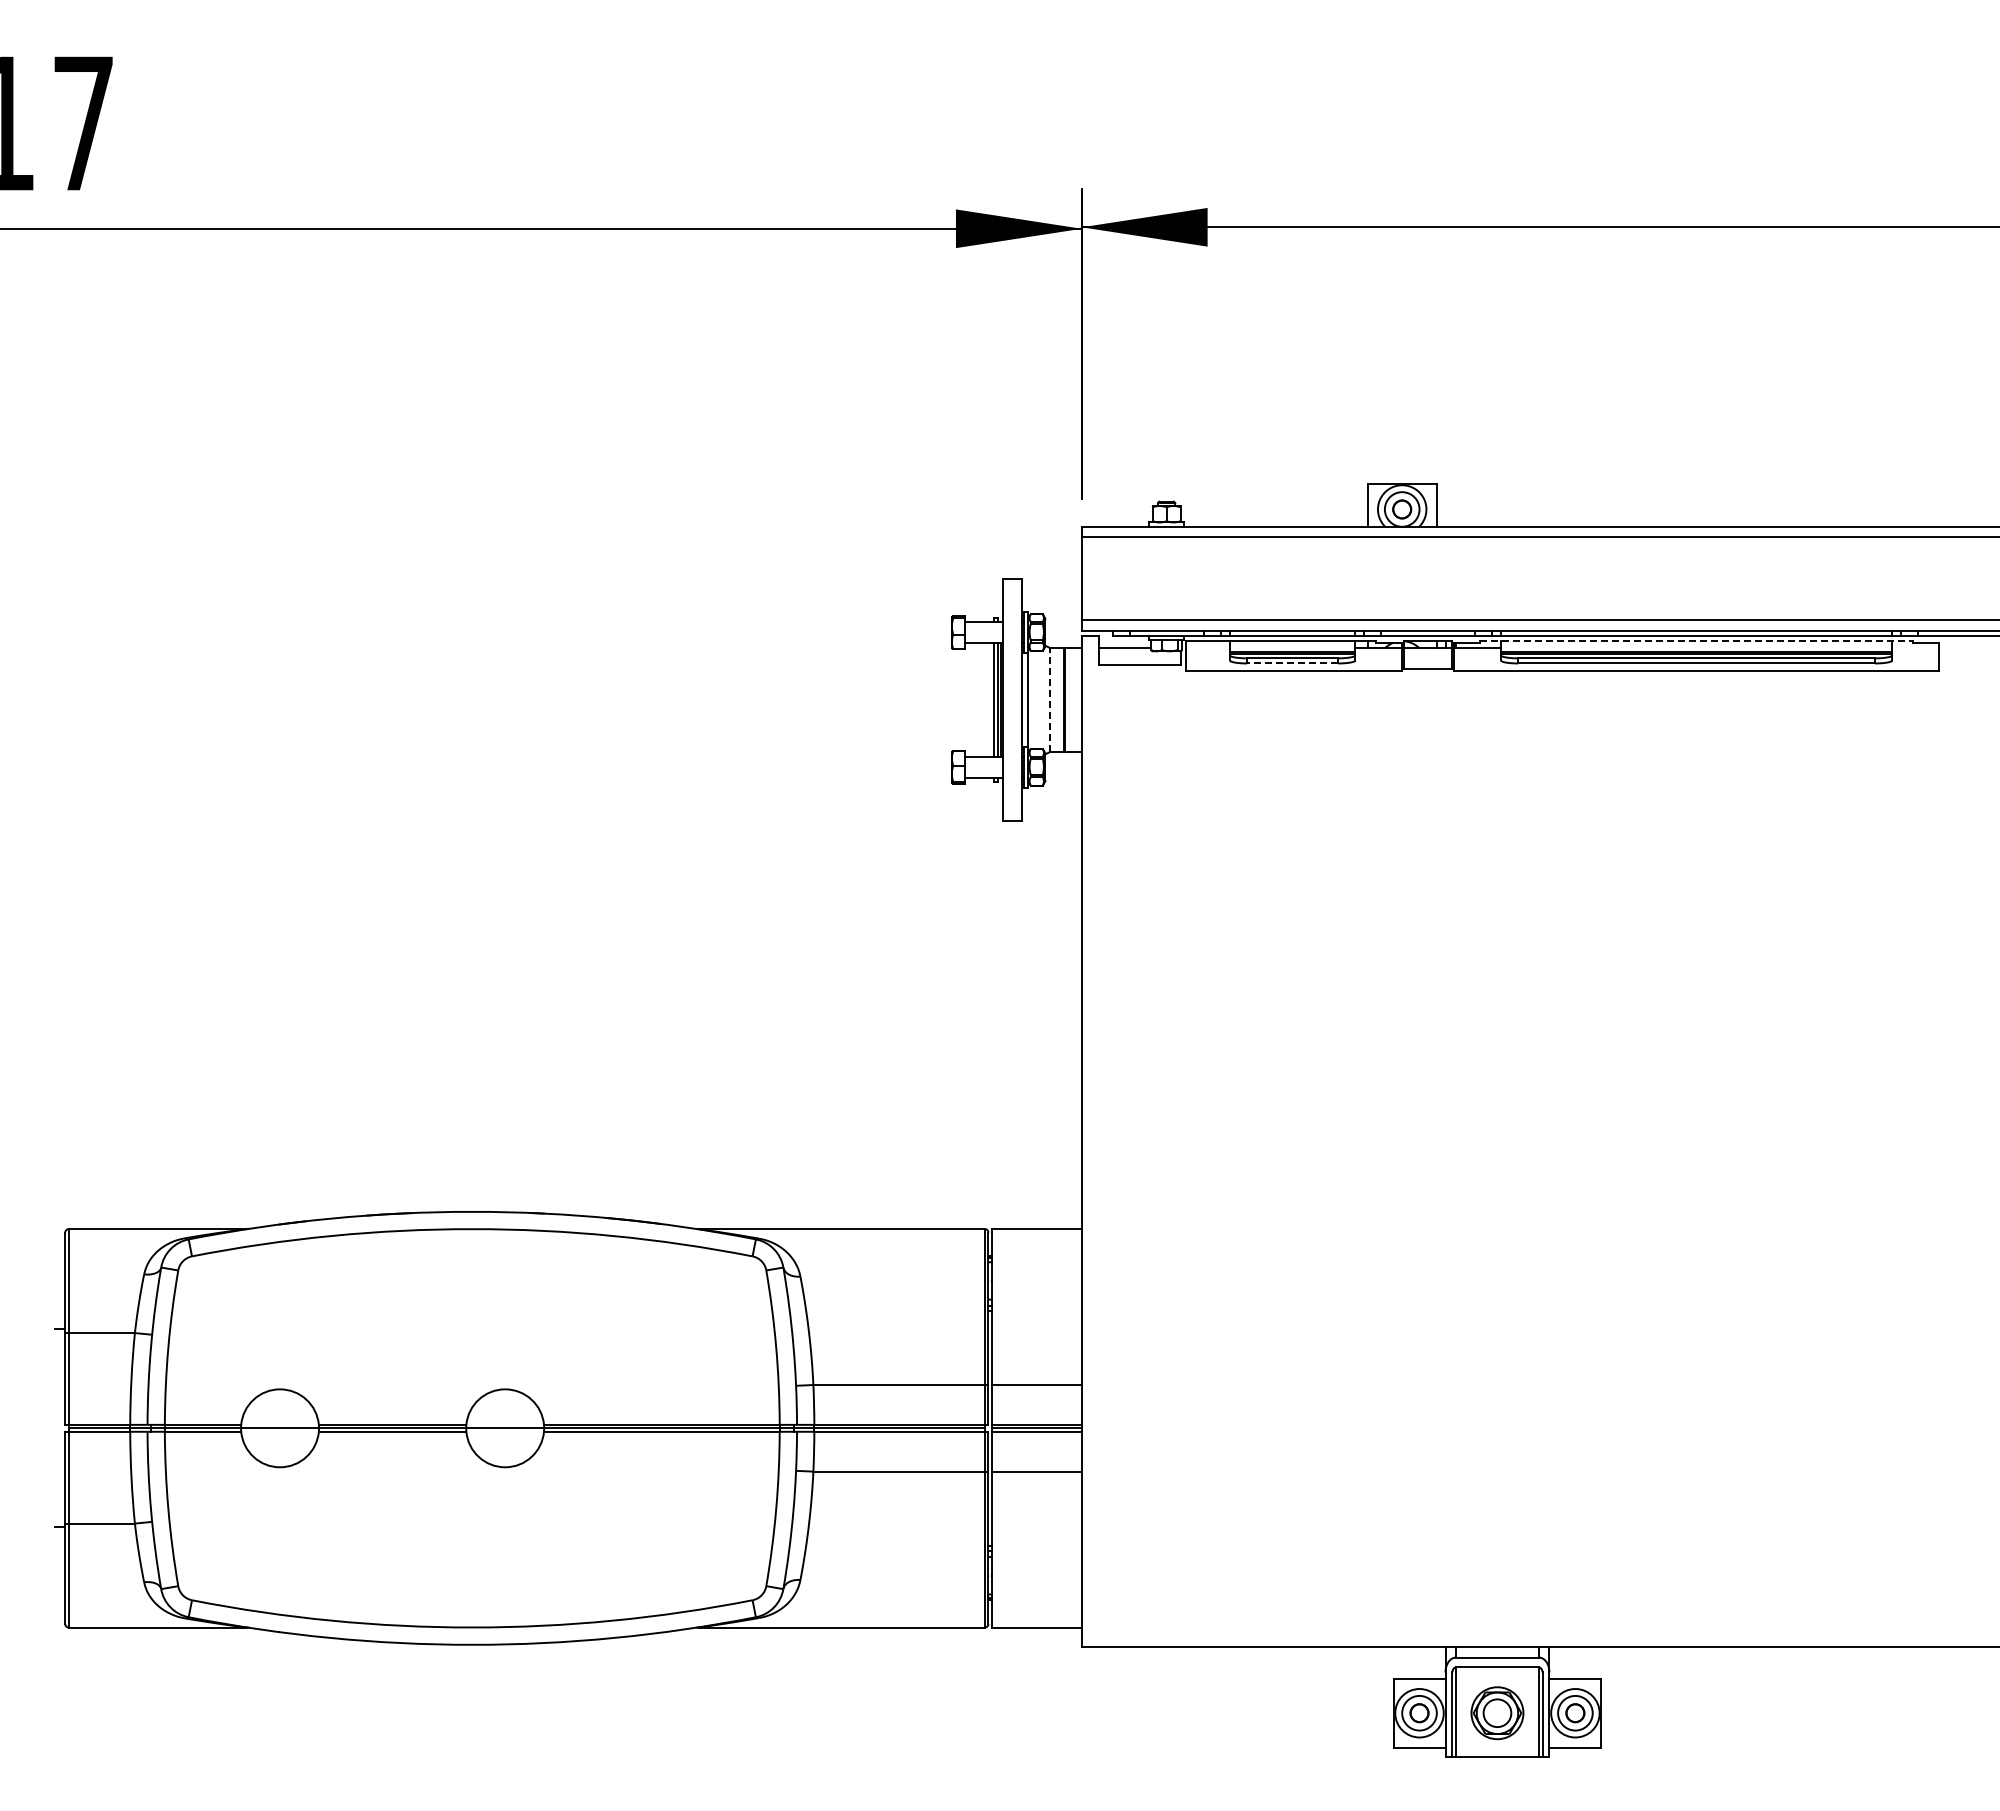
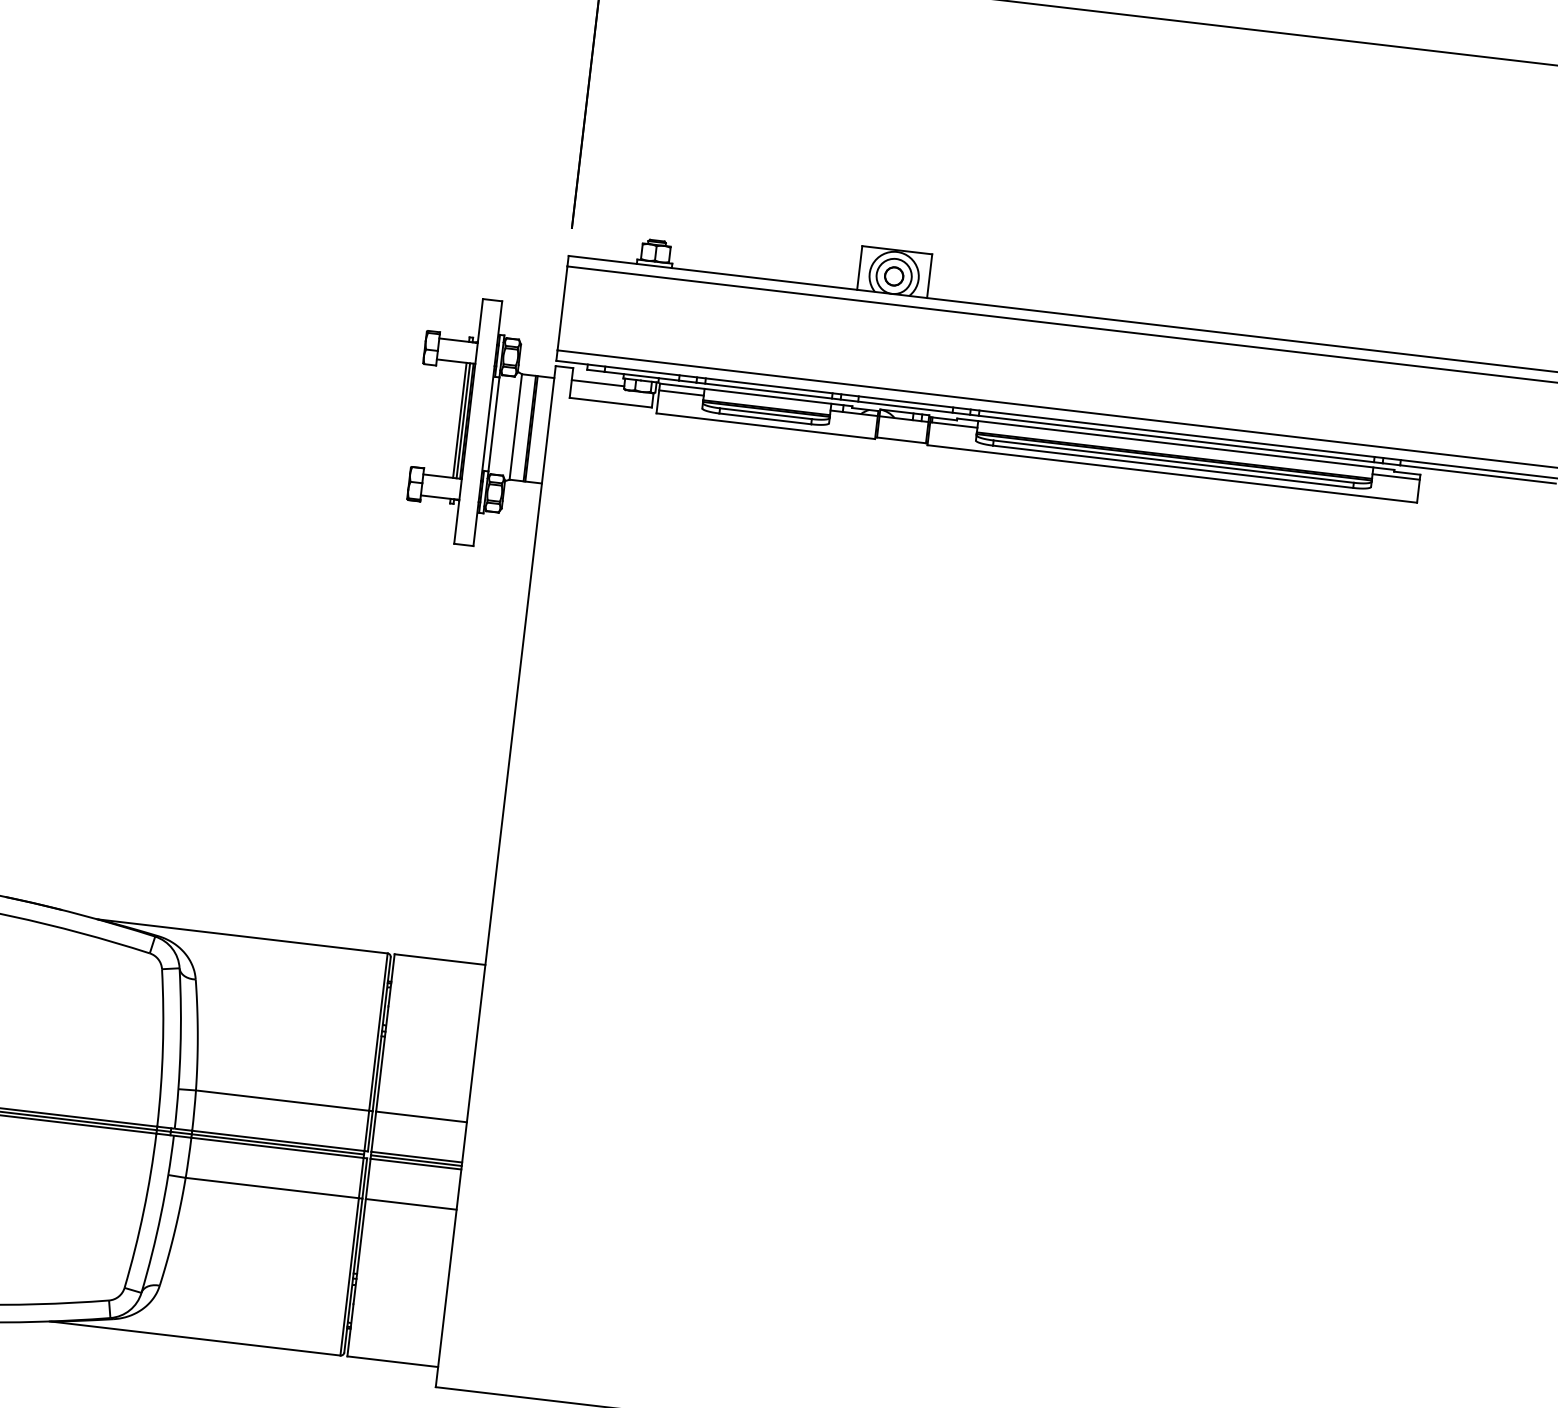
line: (1696, 641) -> (1175, 444), dashed -> solid
line: (1207, 647) -> (681, 392), added
line: (1915, 647) -> (1395, 476), added
line: (1292, 663) -> (765, 418), dashed -> solid
line: (1049, 699) -> (515, 426), dashed -> solid

